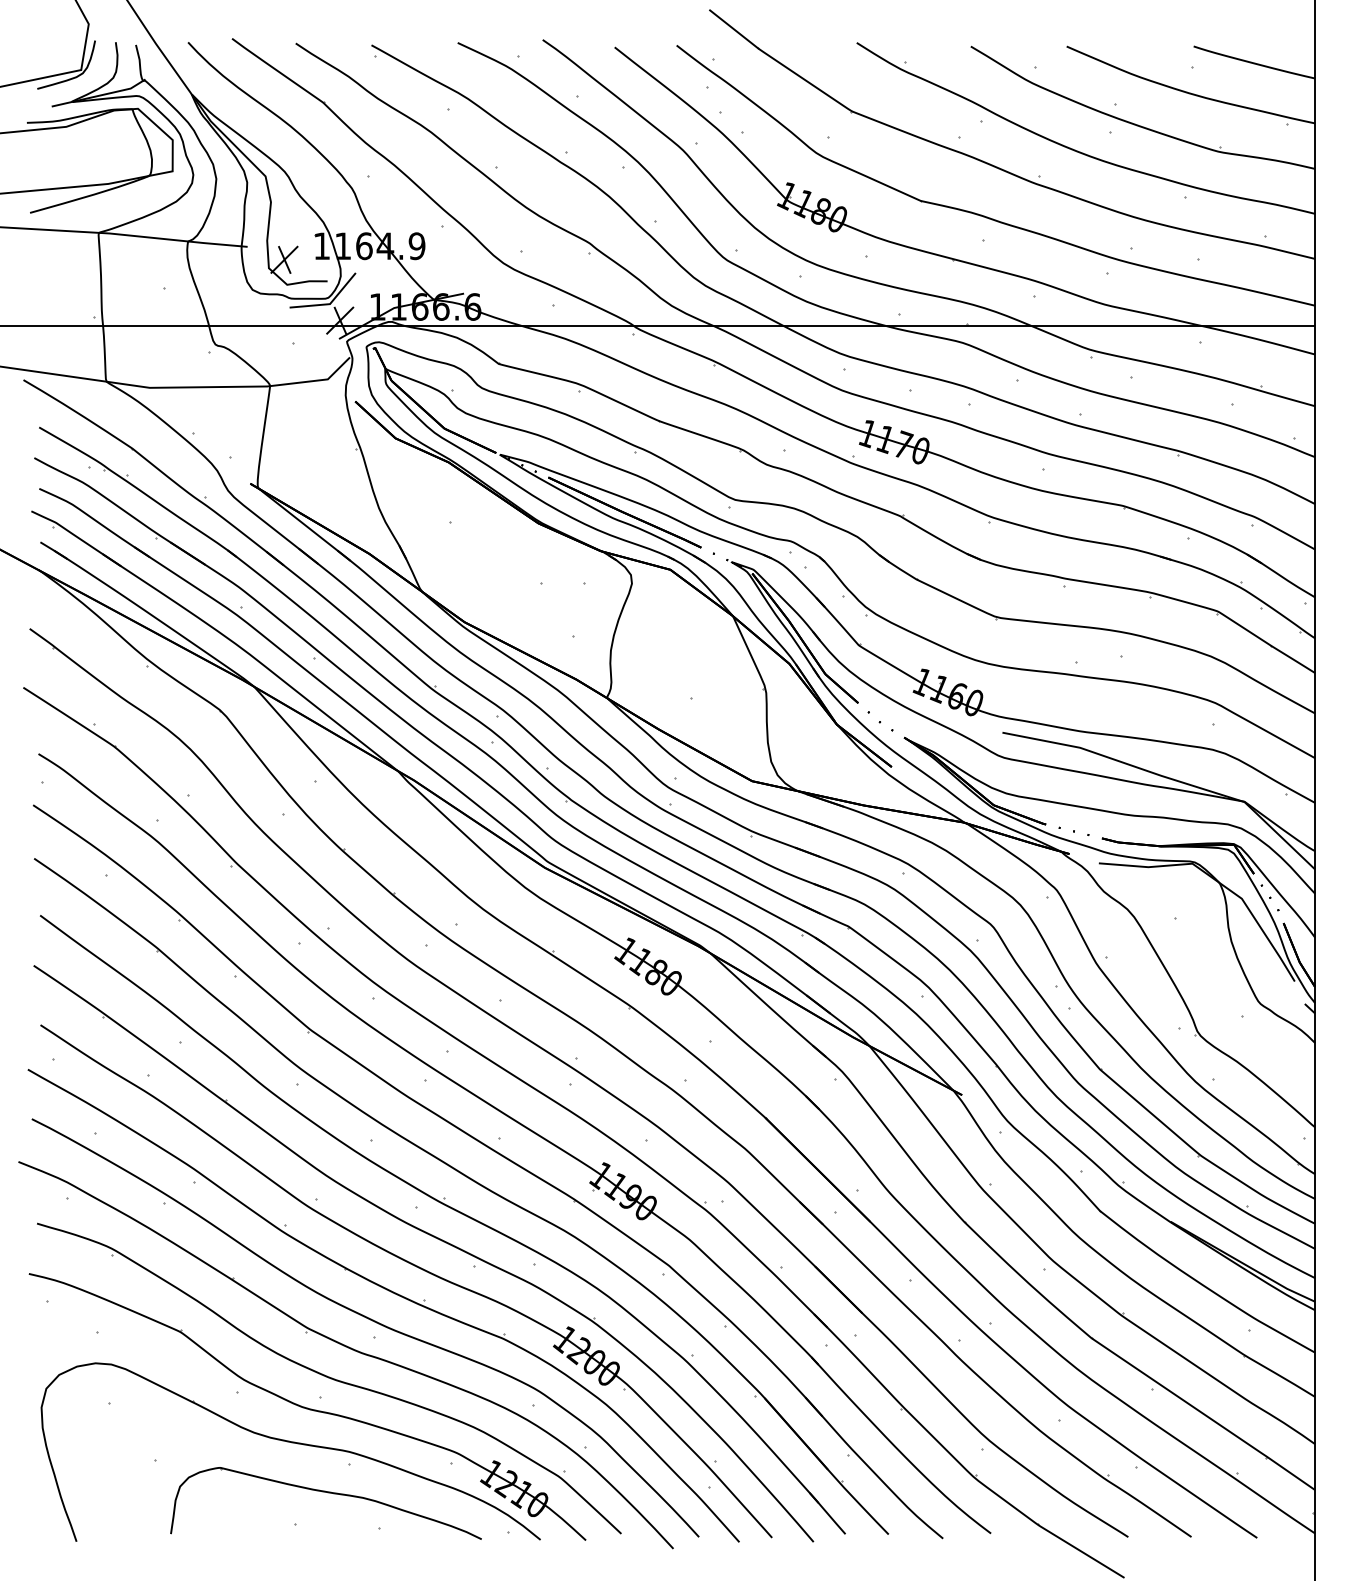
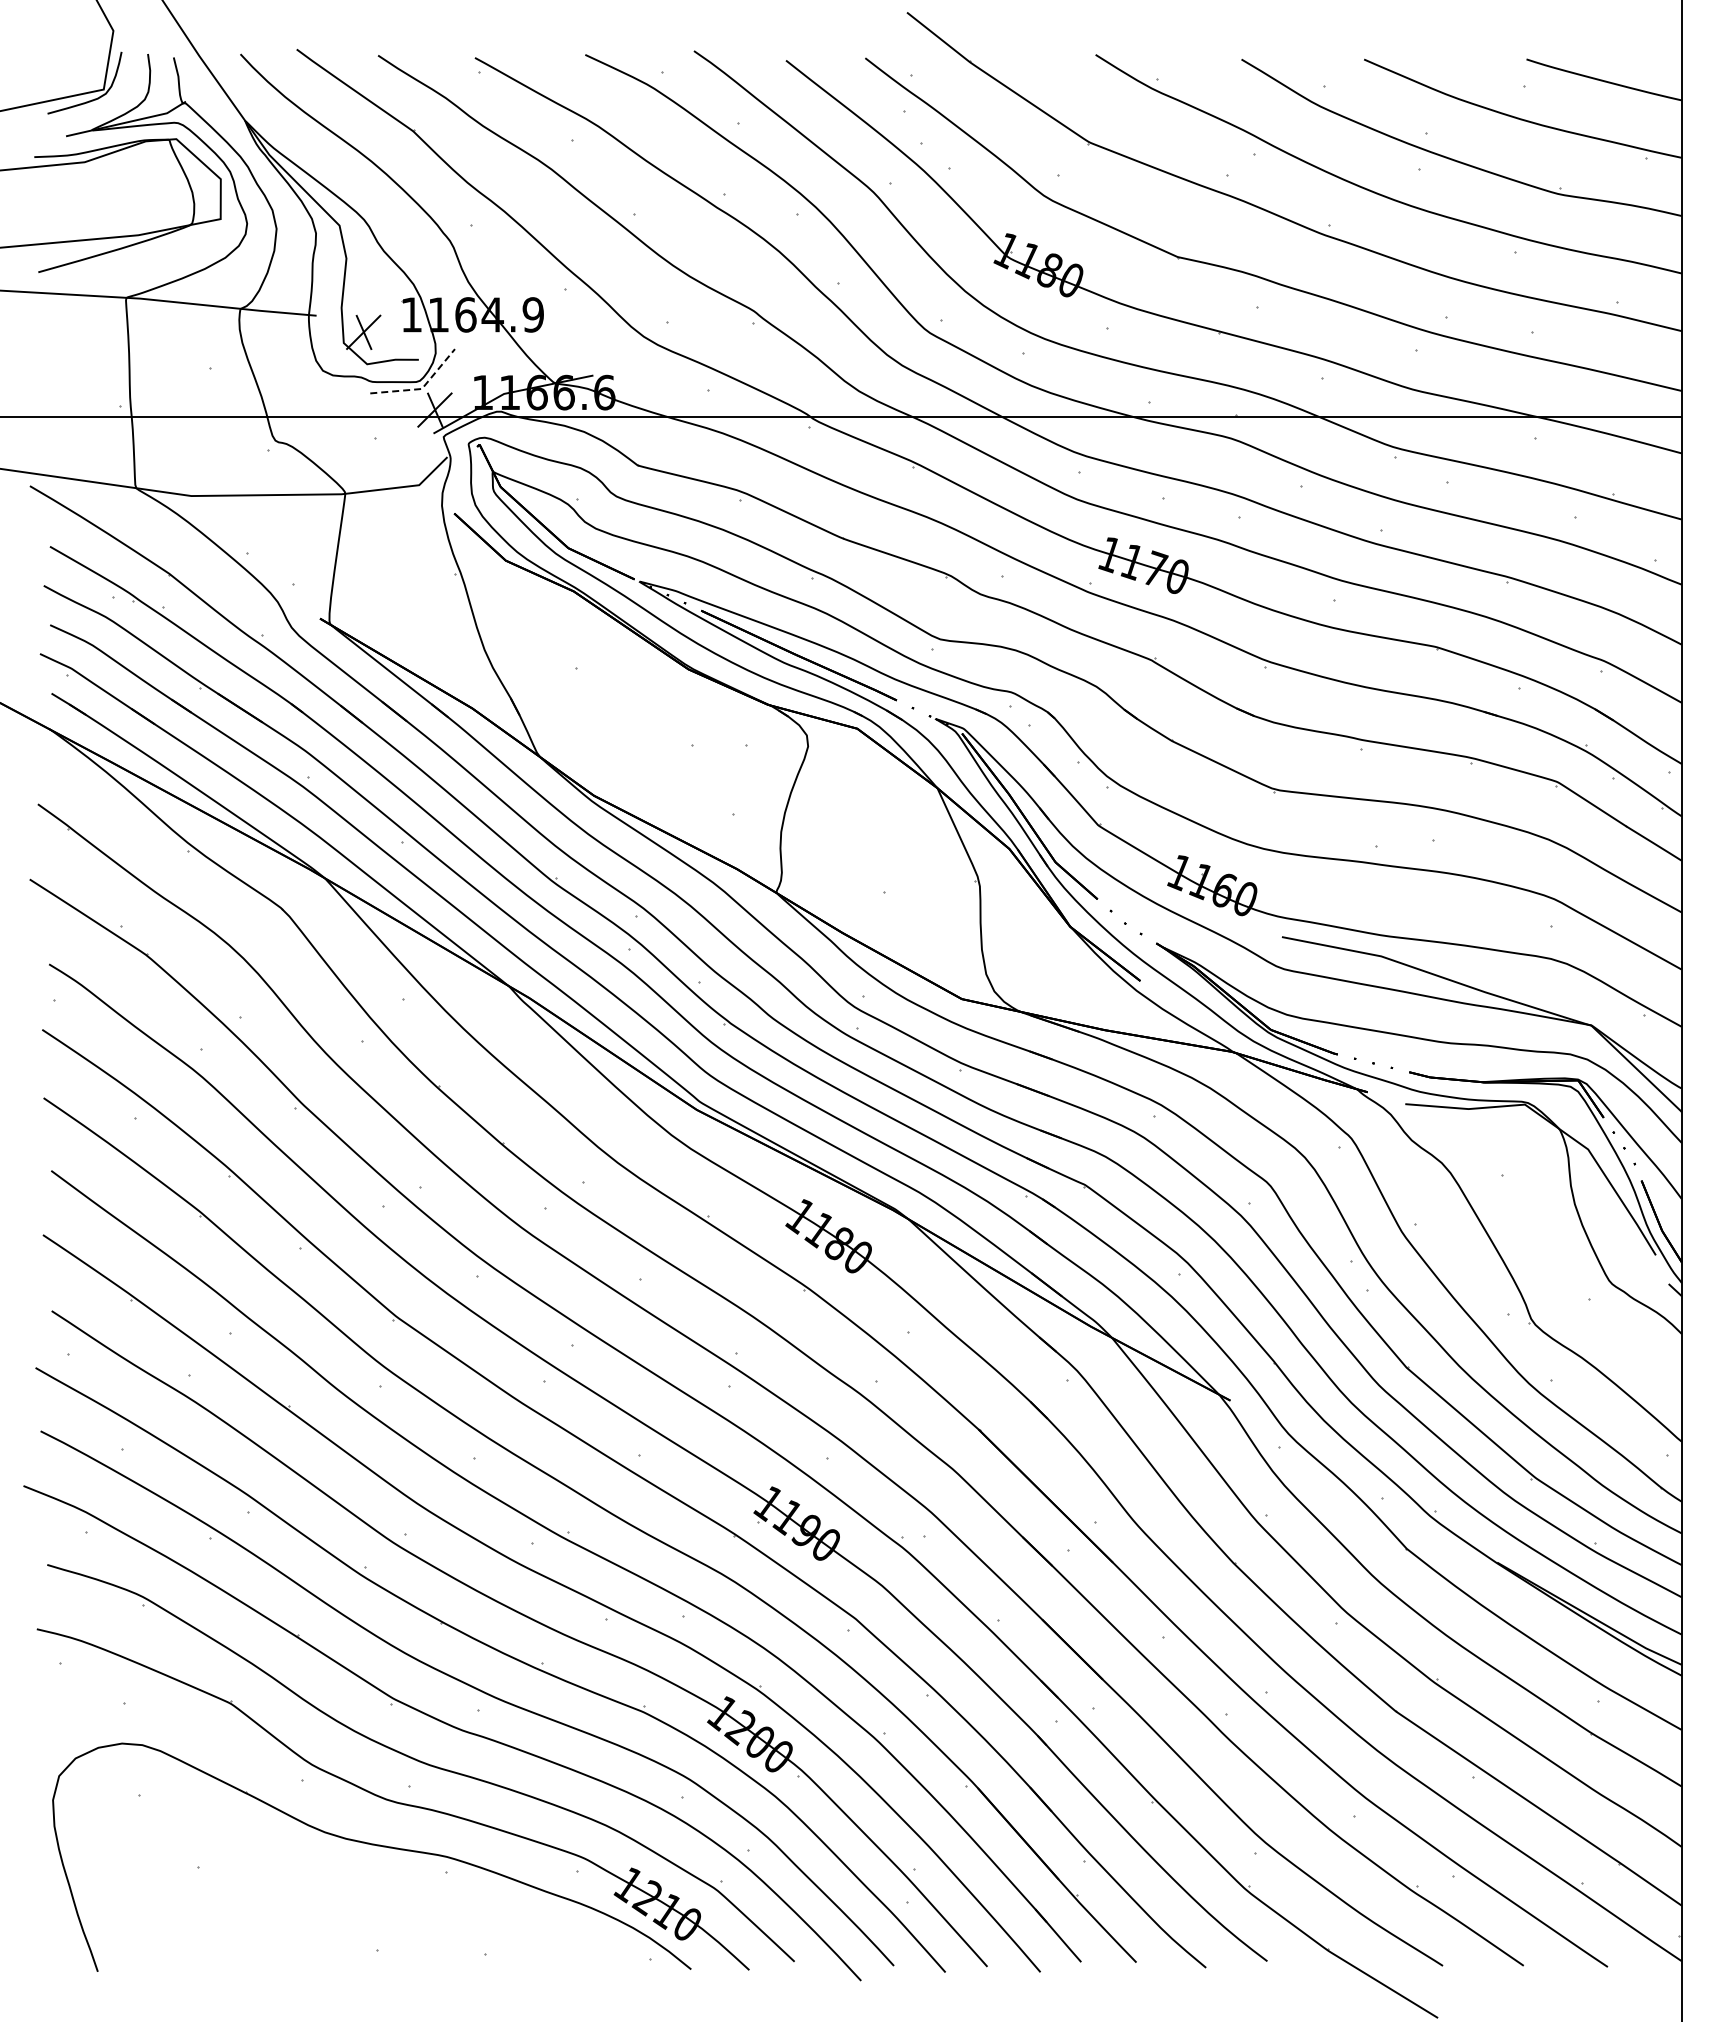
line: (329, 303) -> (421, 388), solid -> dashed
part: (327, 1493) -> (418, 1909), removed

